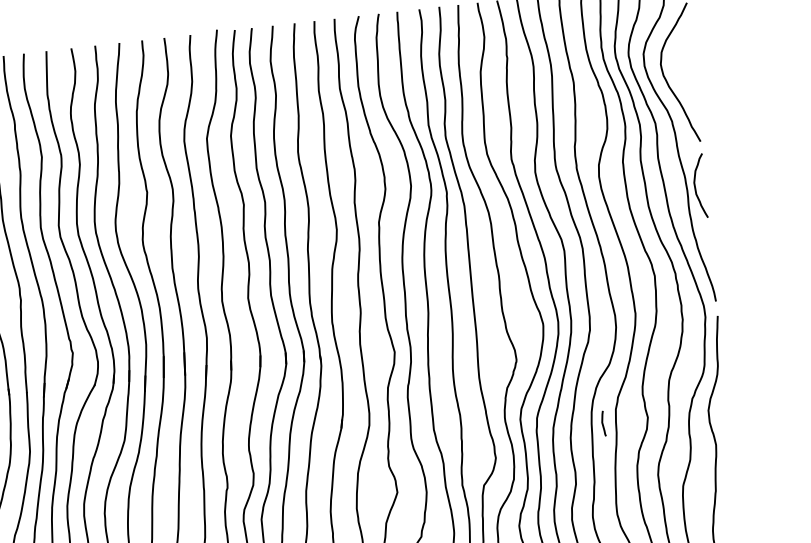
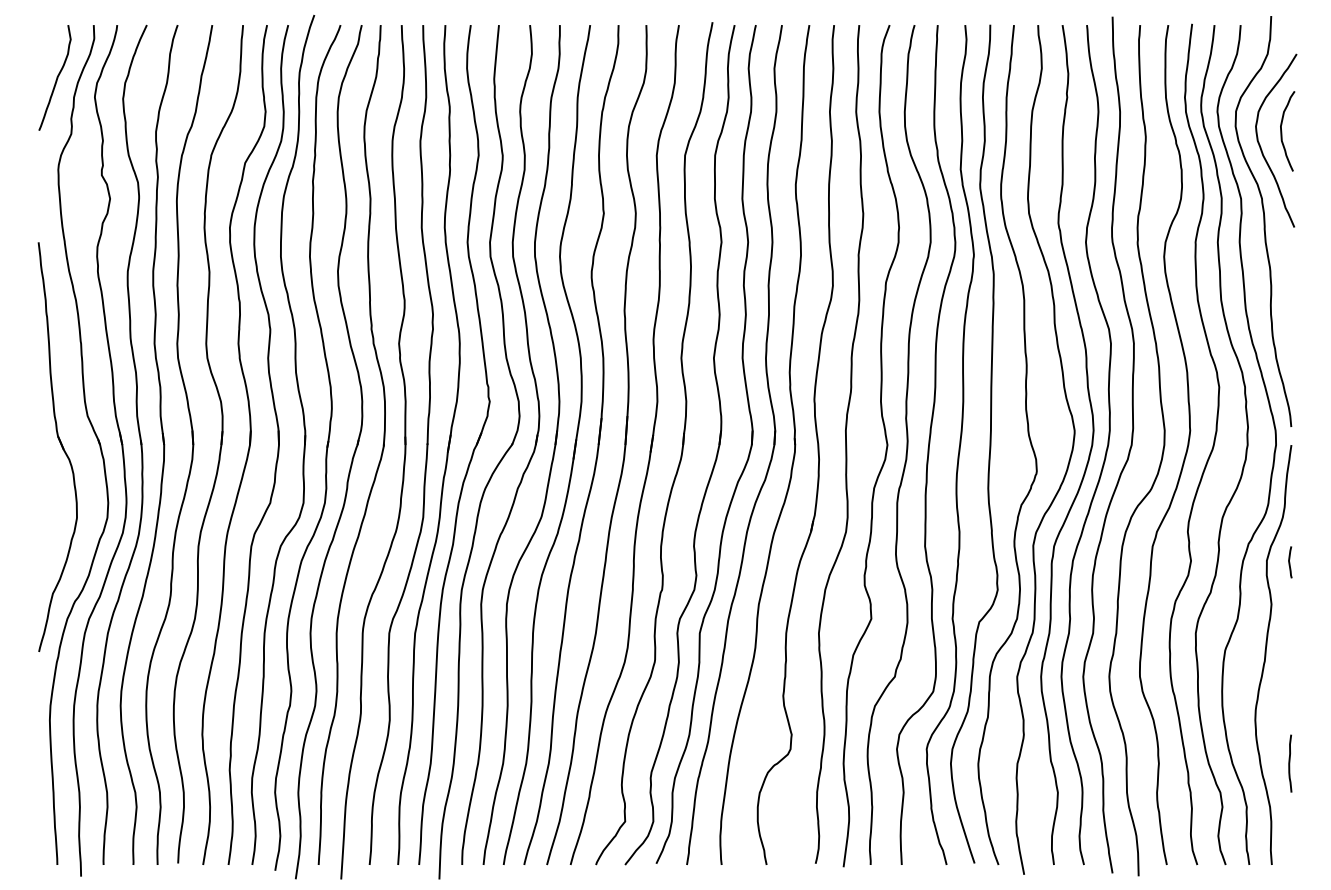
curve: (696, 186) -> (1282, 131), moved
curve: (603, 423) -> (1290, 562), moved

